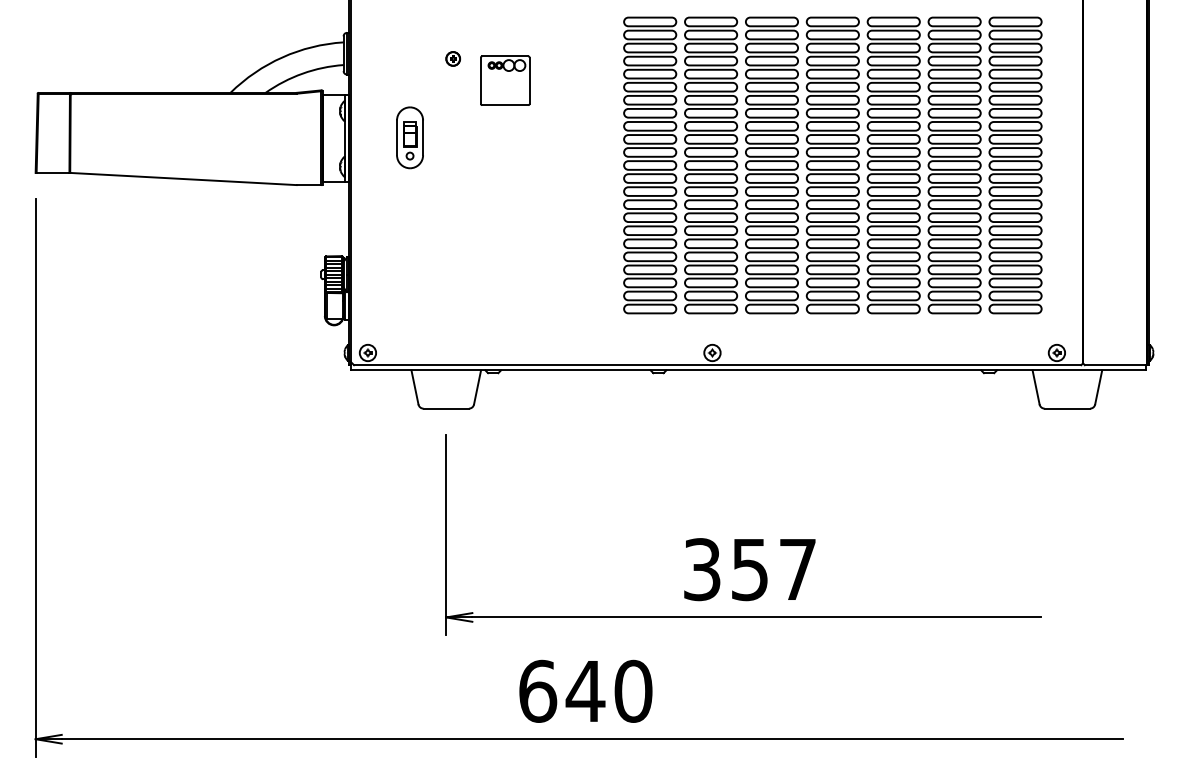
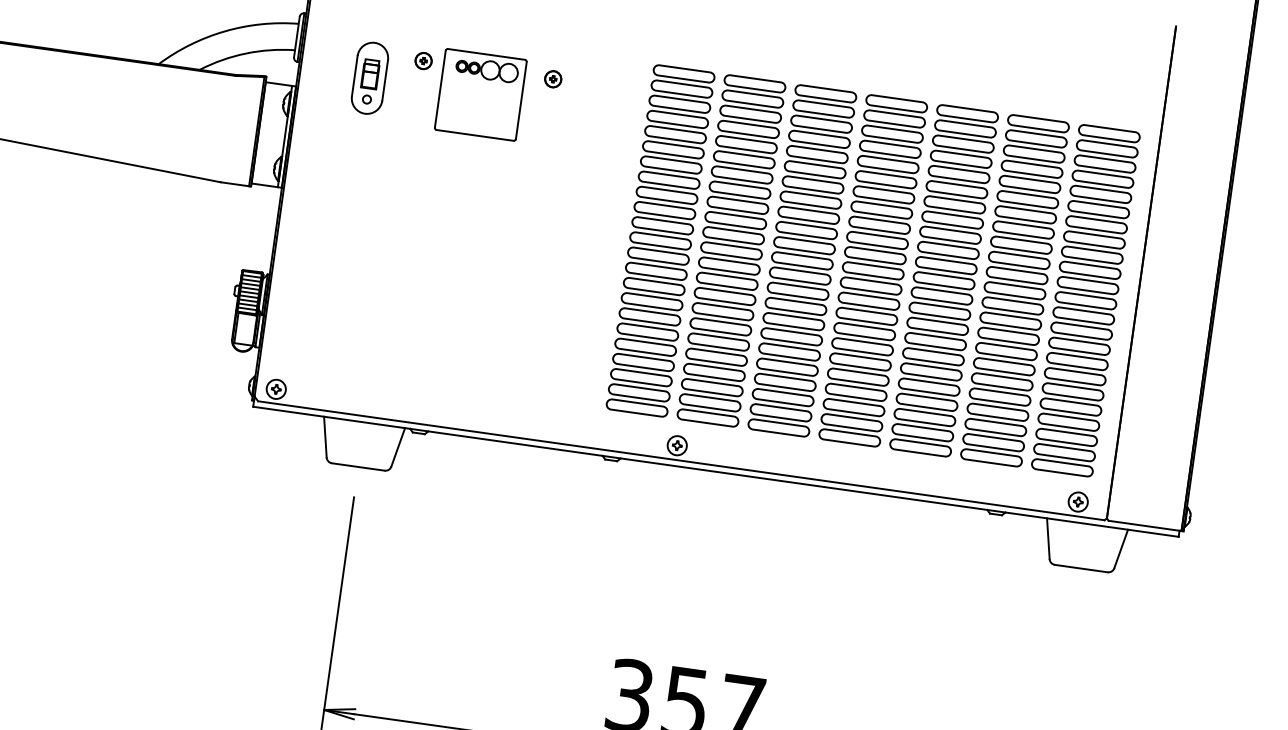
part: (564, 58) -> (553, 78), added
part: (504, 80) -> (479, 94), size x1.43
part: (409, 137) -> (369, 77), moved
part: (832, 165) -> (872, 270), moved

